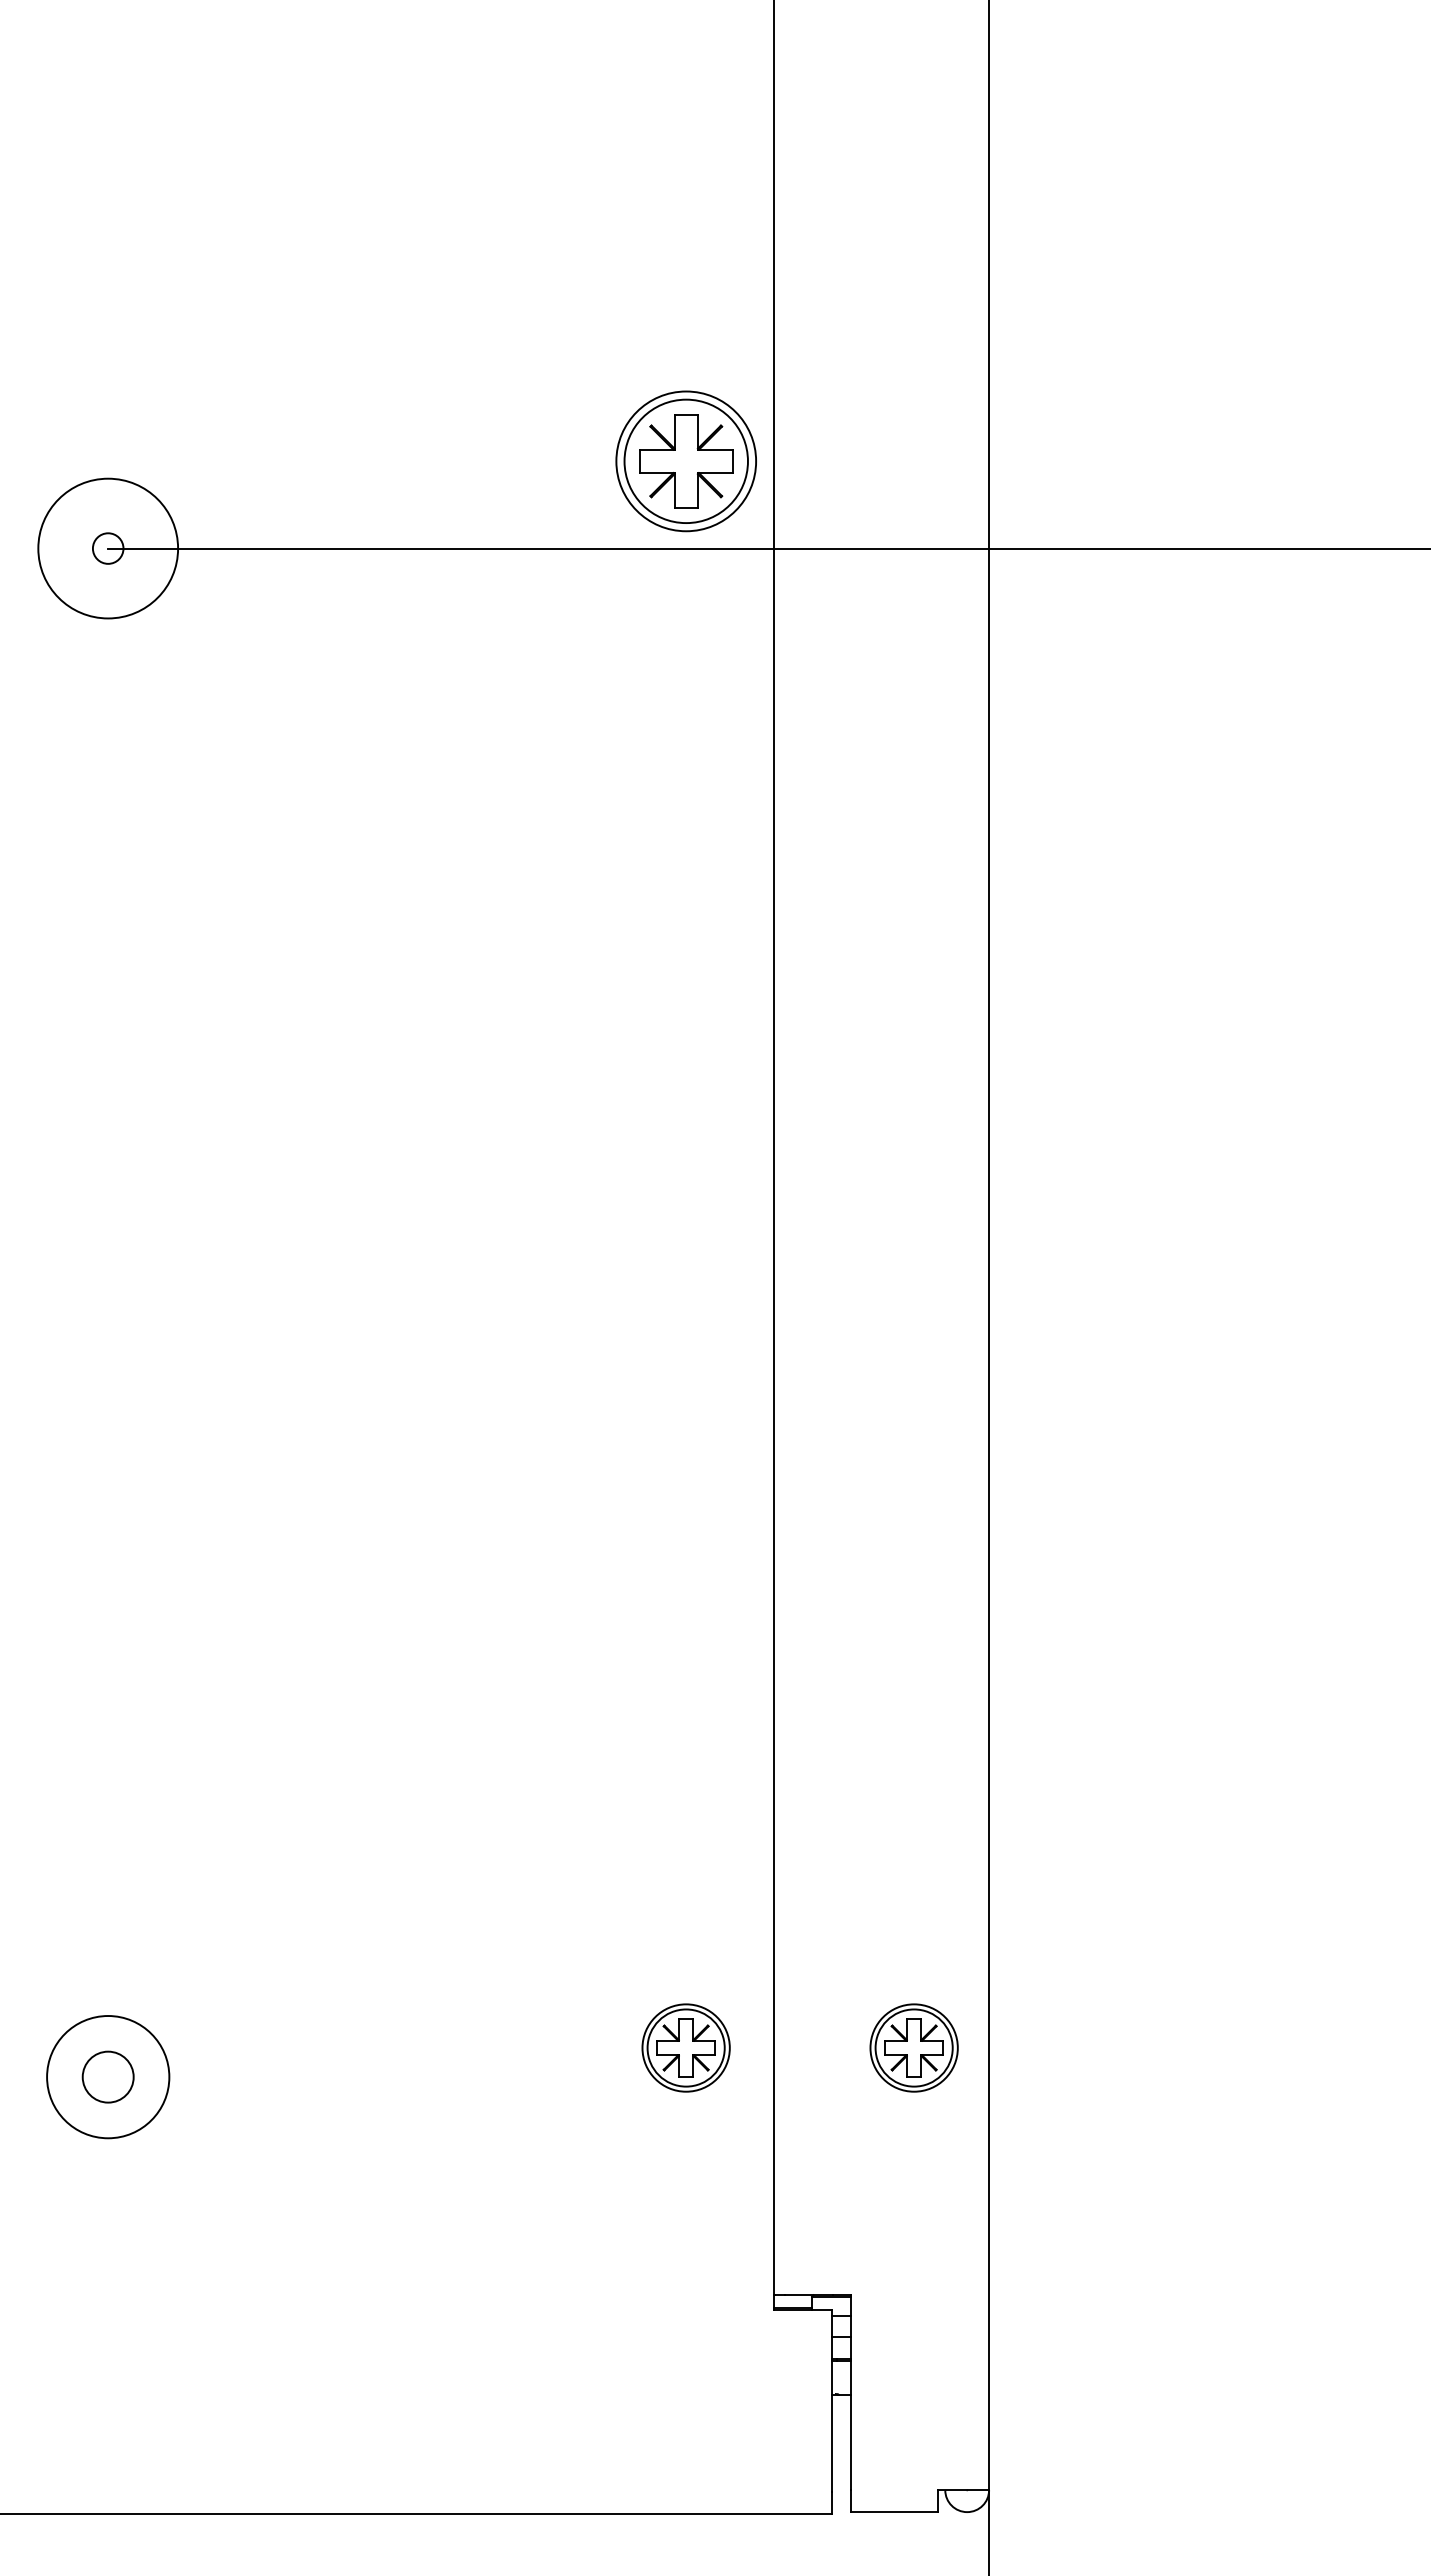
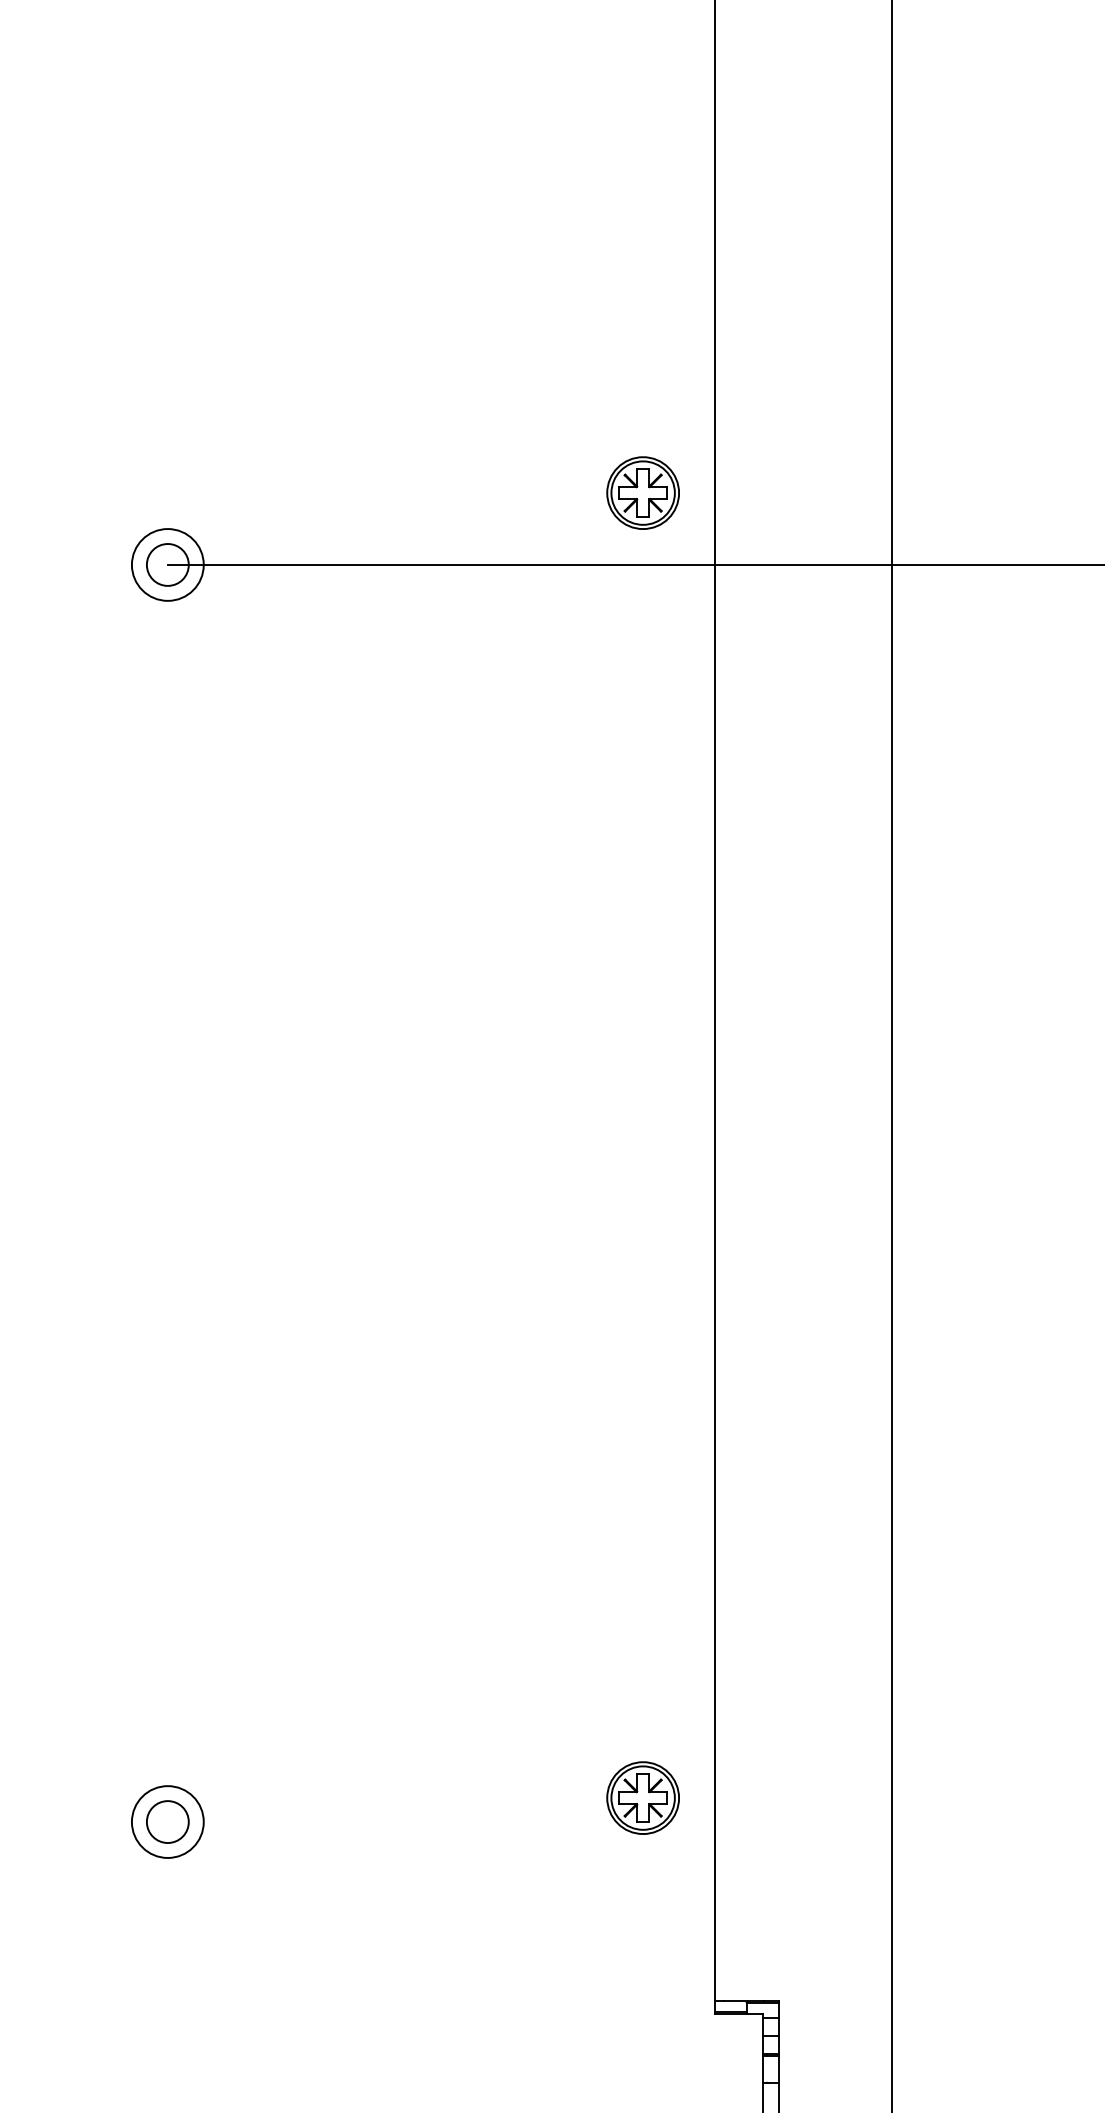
part: (685, 460) -> (642, 492), size x0.62
circle: (107, 548) -> (167, 564), size x0.62
circle: (107, 548) -> (167, 564), size x1.67
part: (913, 2047) -> (830, 1797), removed
circle: (107, 2076) -> (167, 1821), size x0.71

